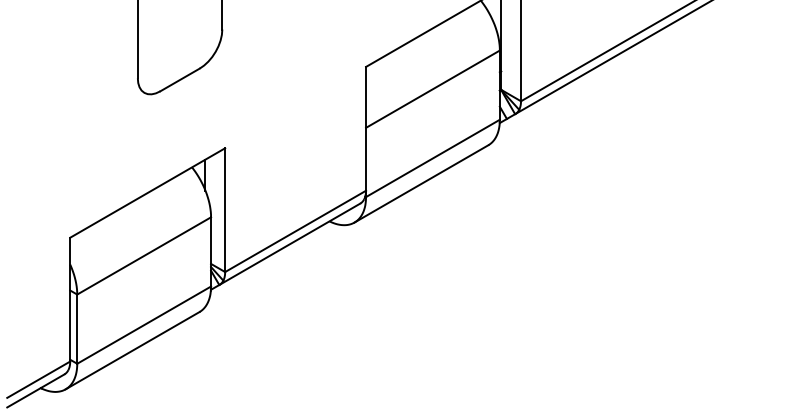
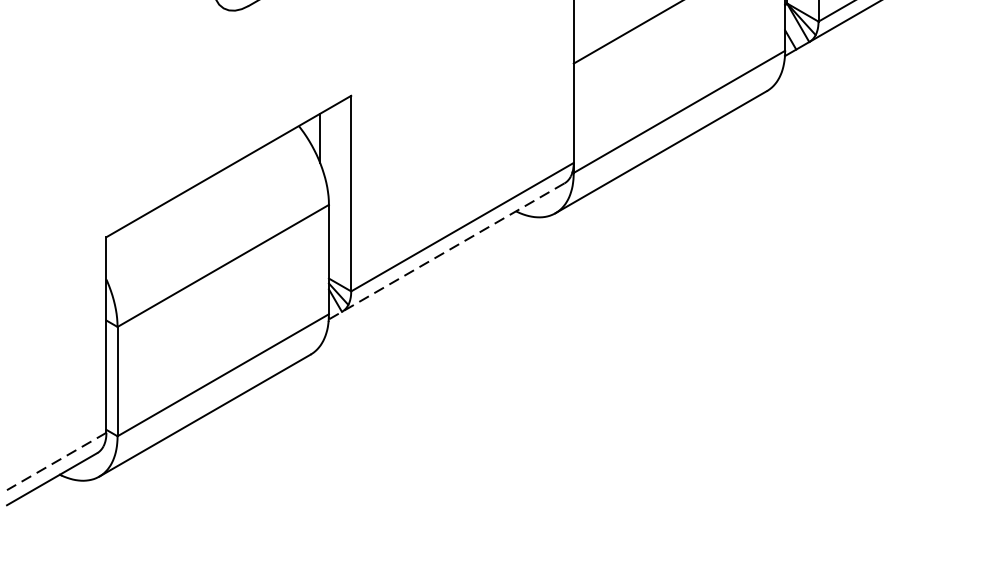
line: (285, 246) -> (446, 251), solid -> dashed
line: (38, 379) -> (56, 461), solid -> dashed

